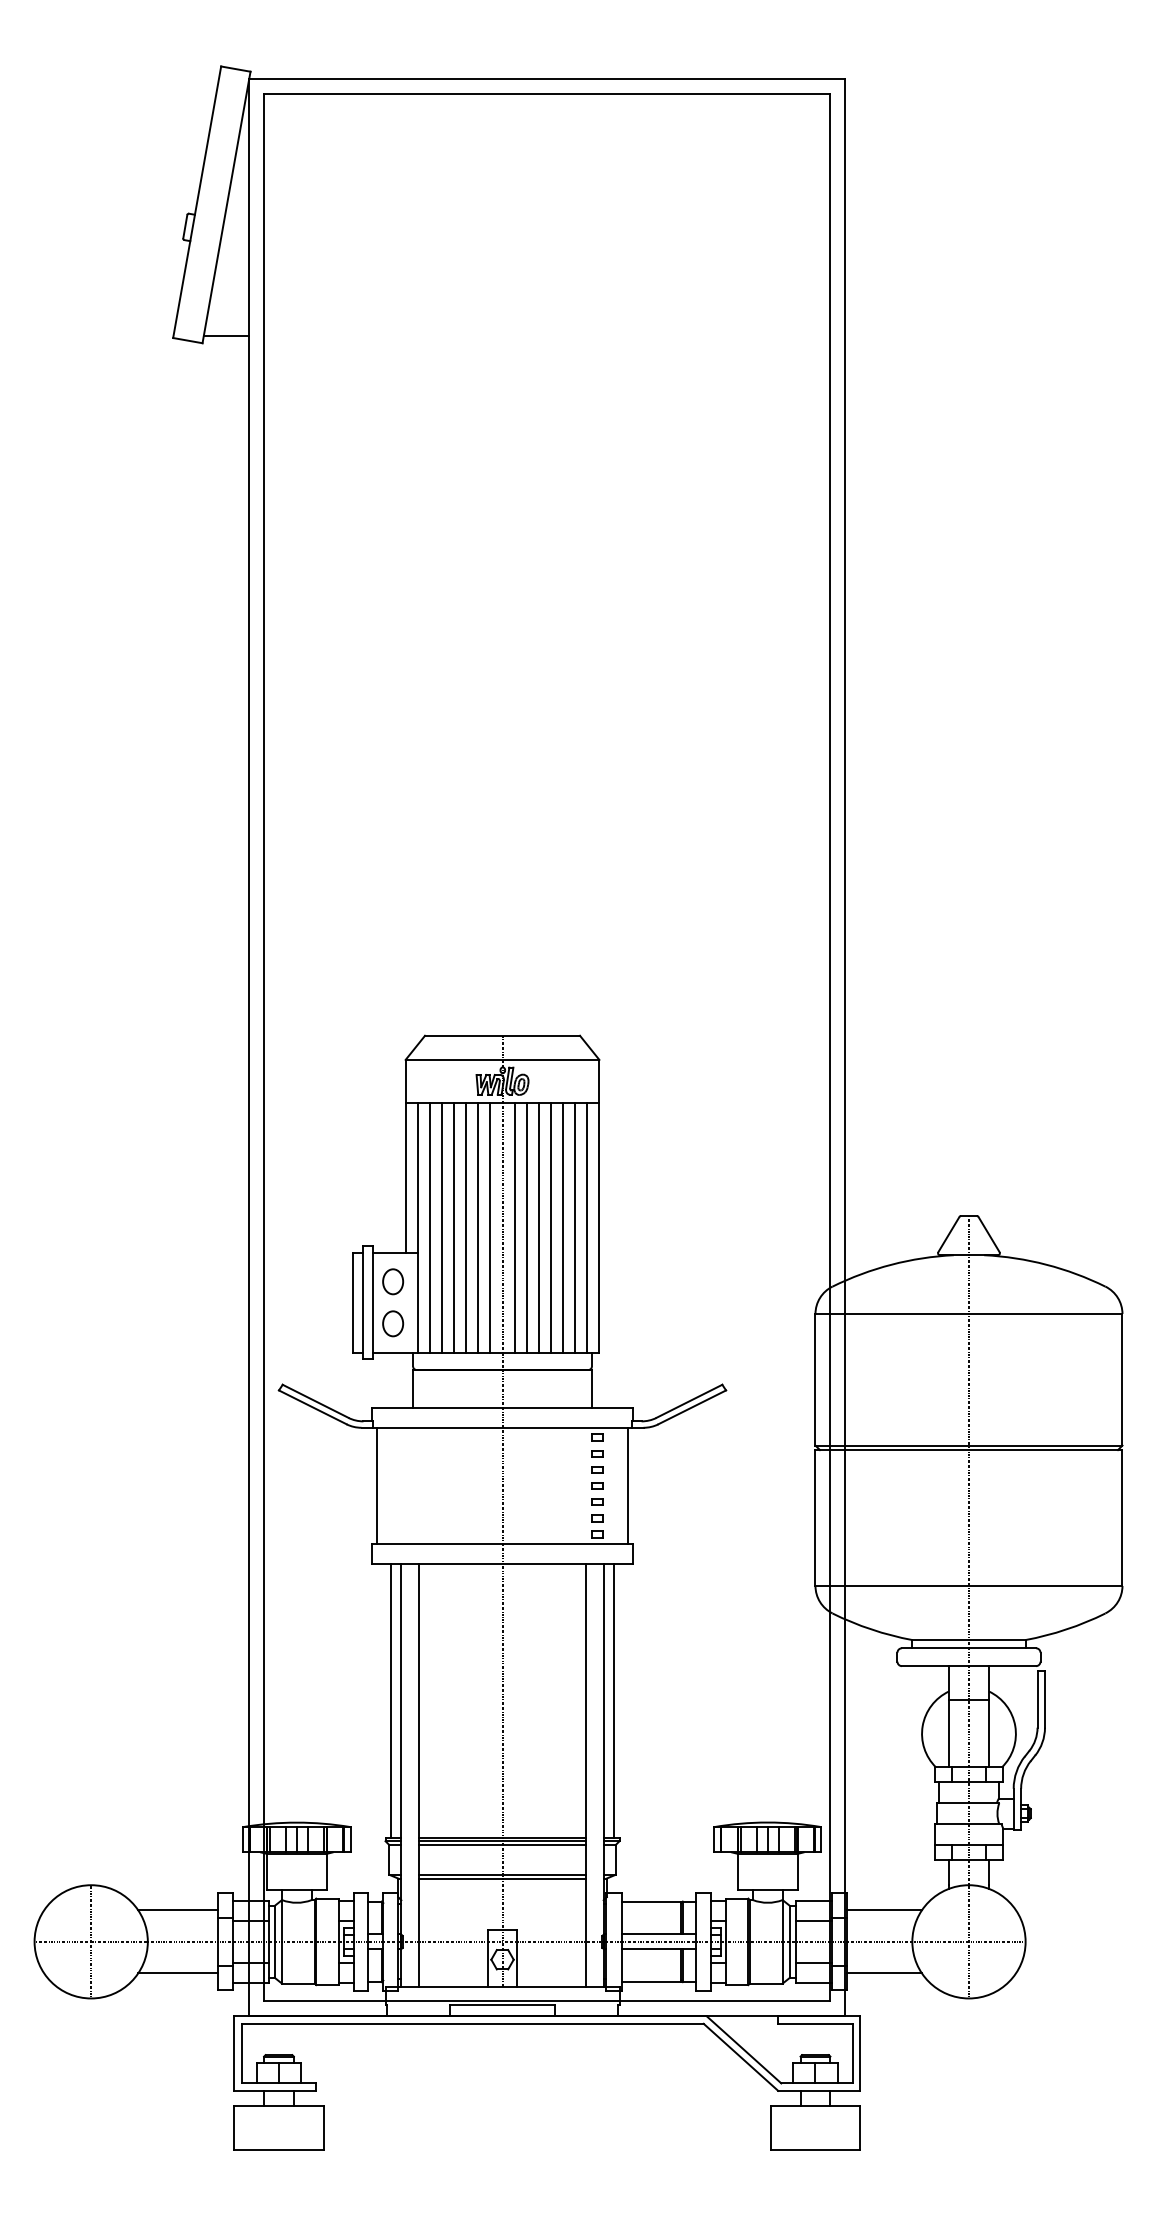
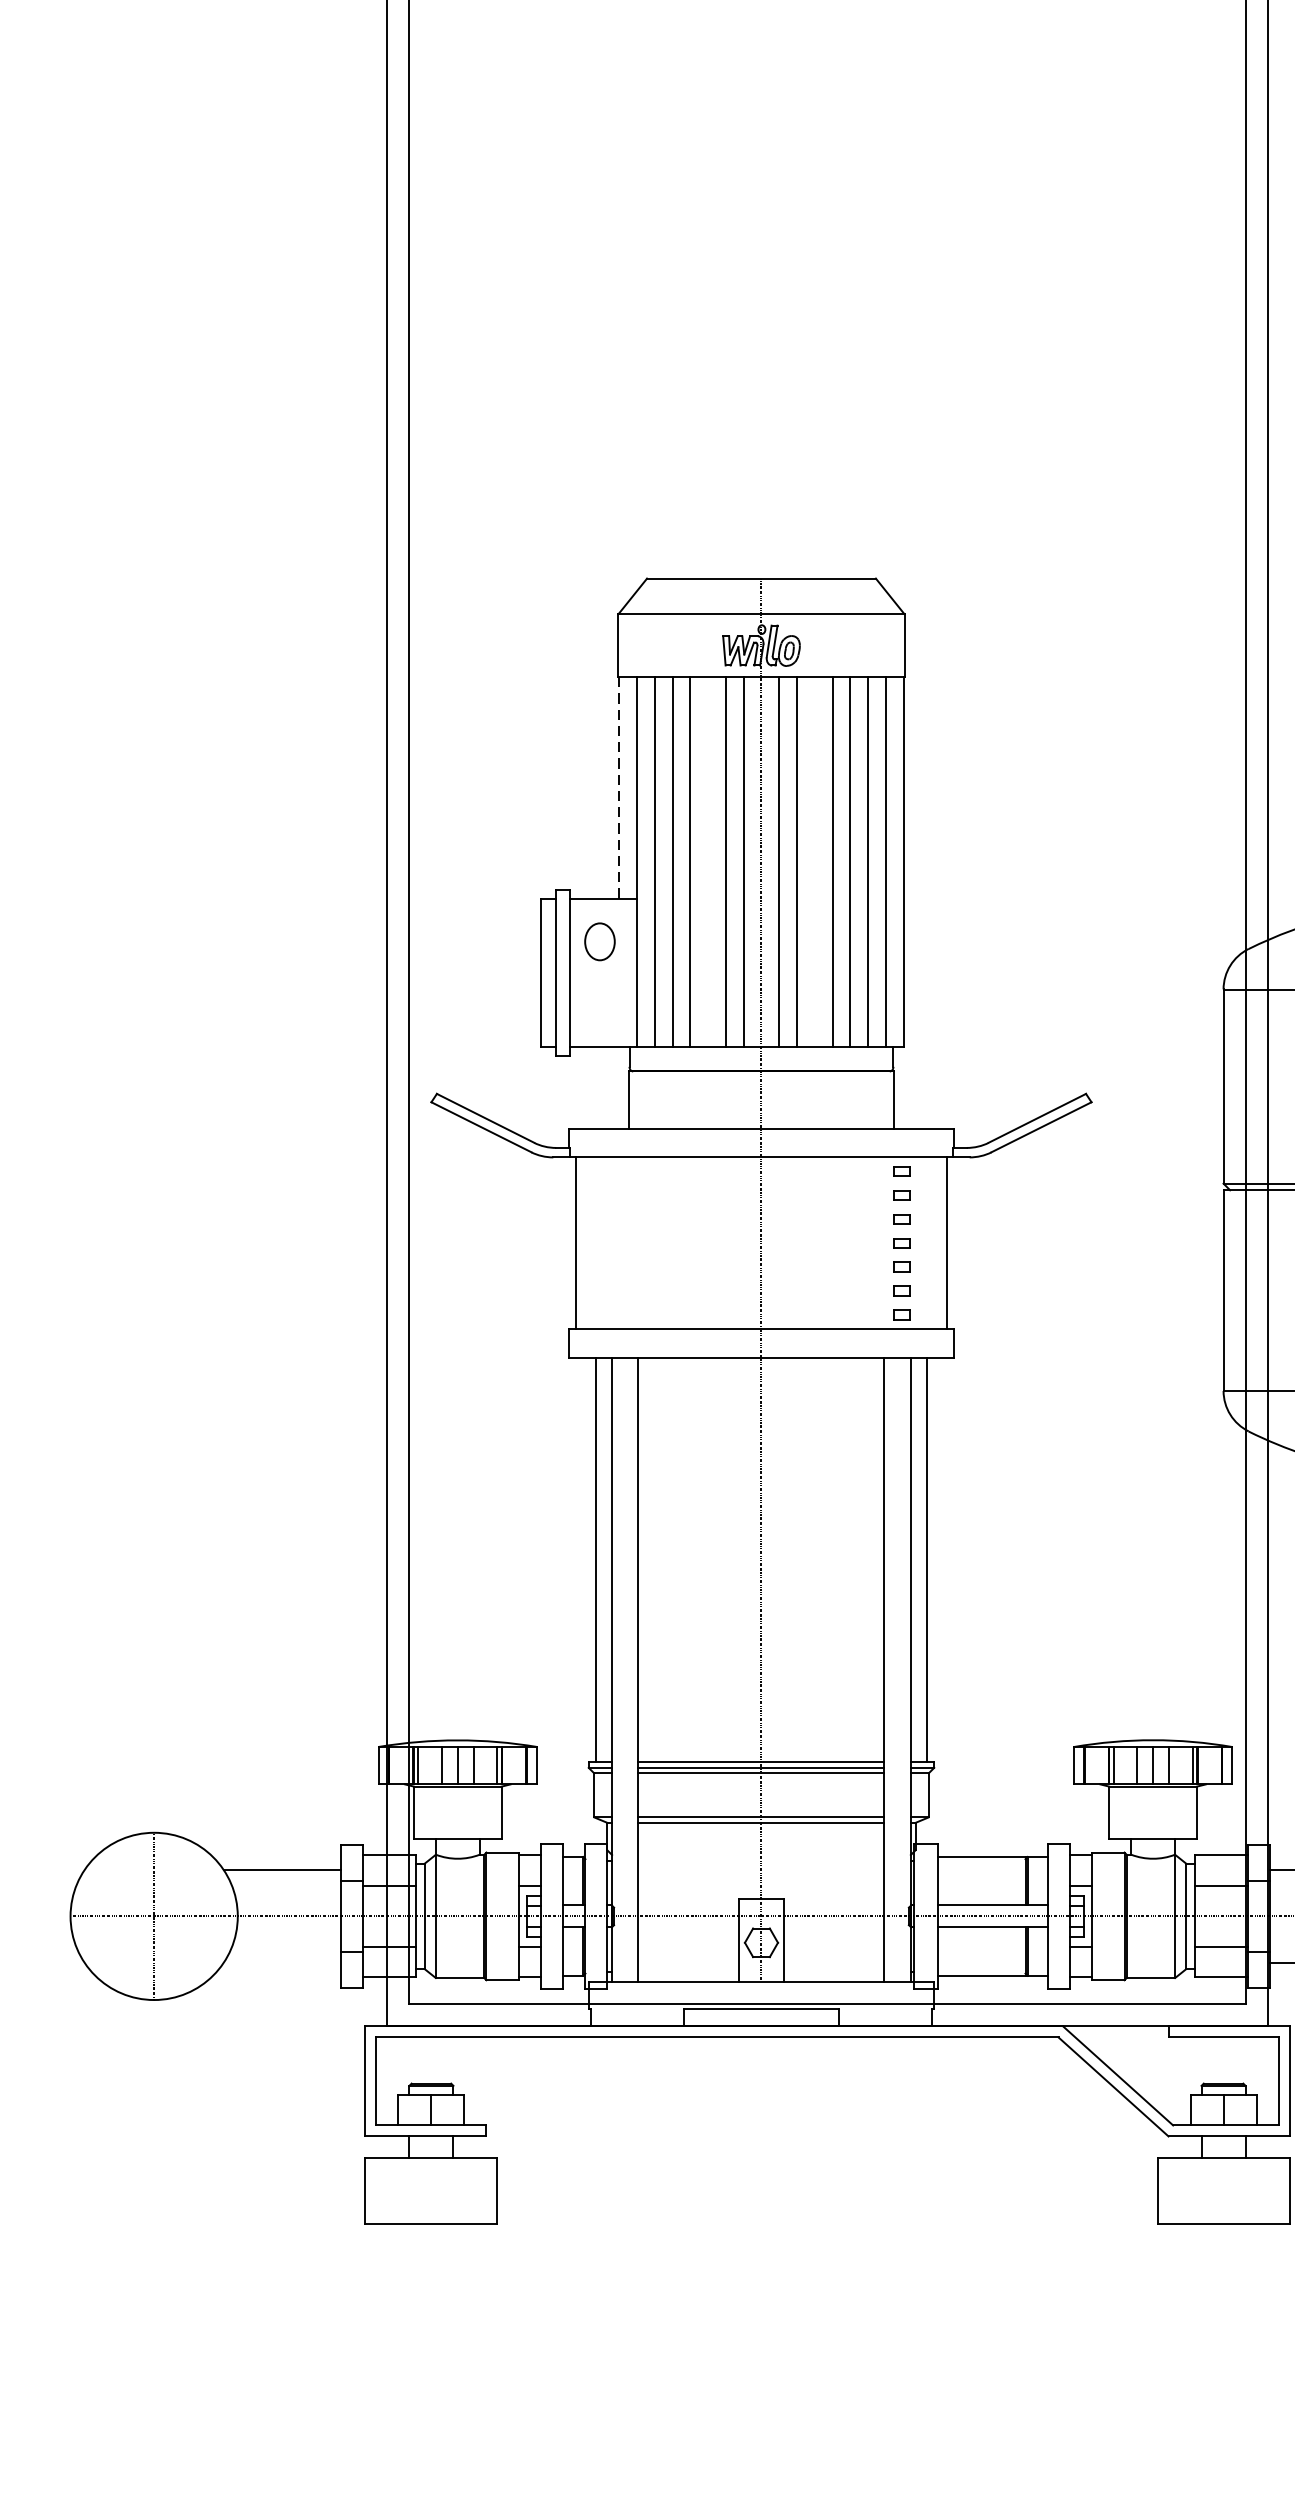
line: (406, 1178) -> (619, 789), solid -> dashed
line: (466, 1227) -> (708, 861), removed
line: (538, 1227) -> (814, 861), removed
part: (393, 1323) -> (600, 1003), removed
line: (177, 1973) -> (281, 1963), removed

